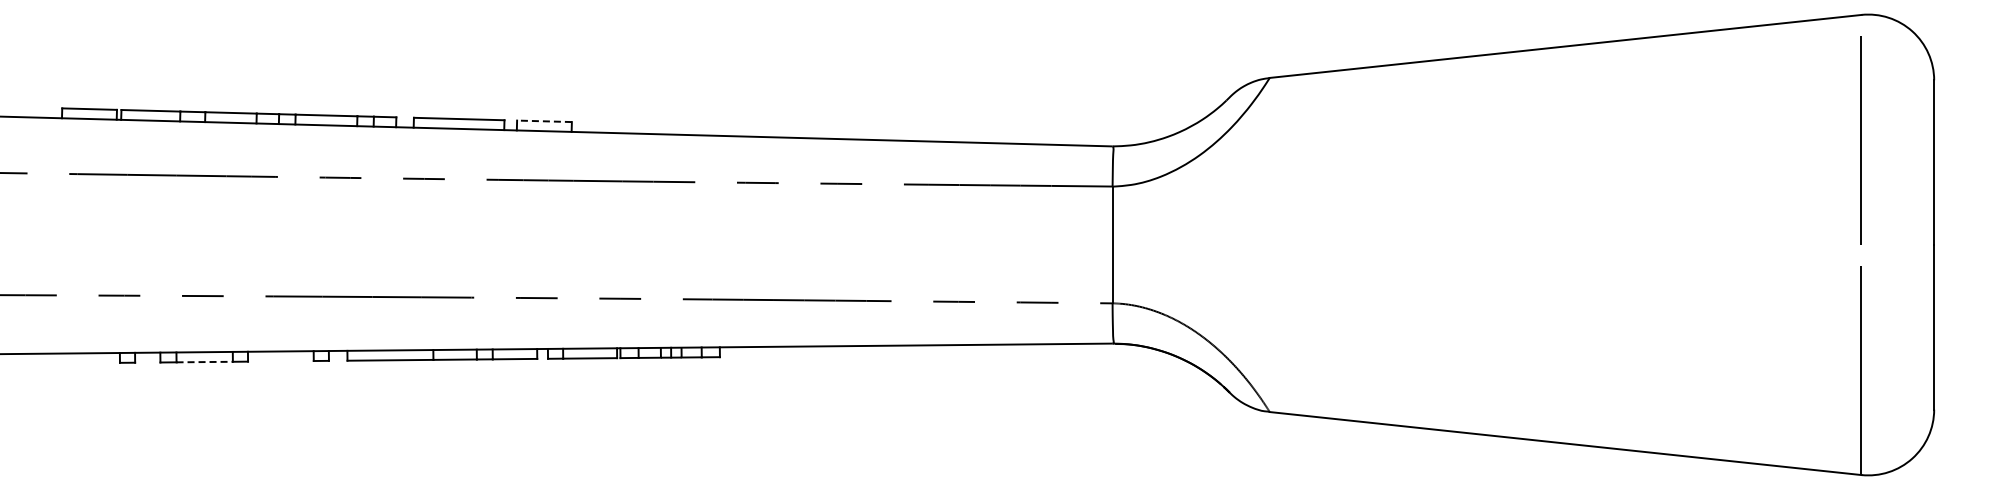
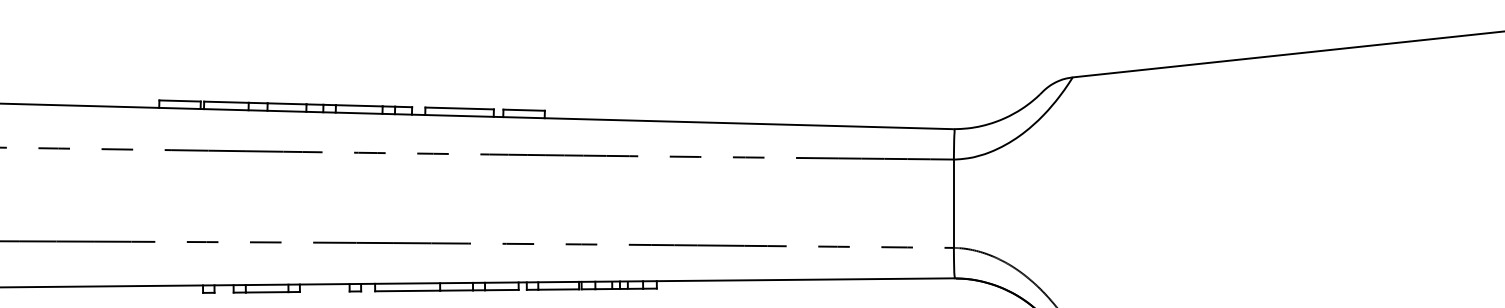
line: (544, 121) -> (524, 110), dashed -> solid
line: (205, 362) -> (267, 292), dashed -> solid

